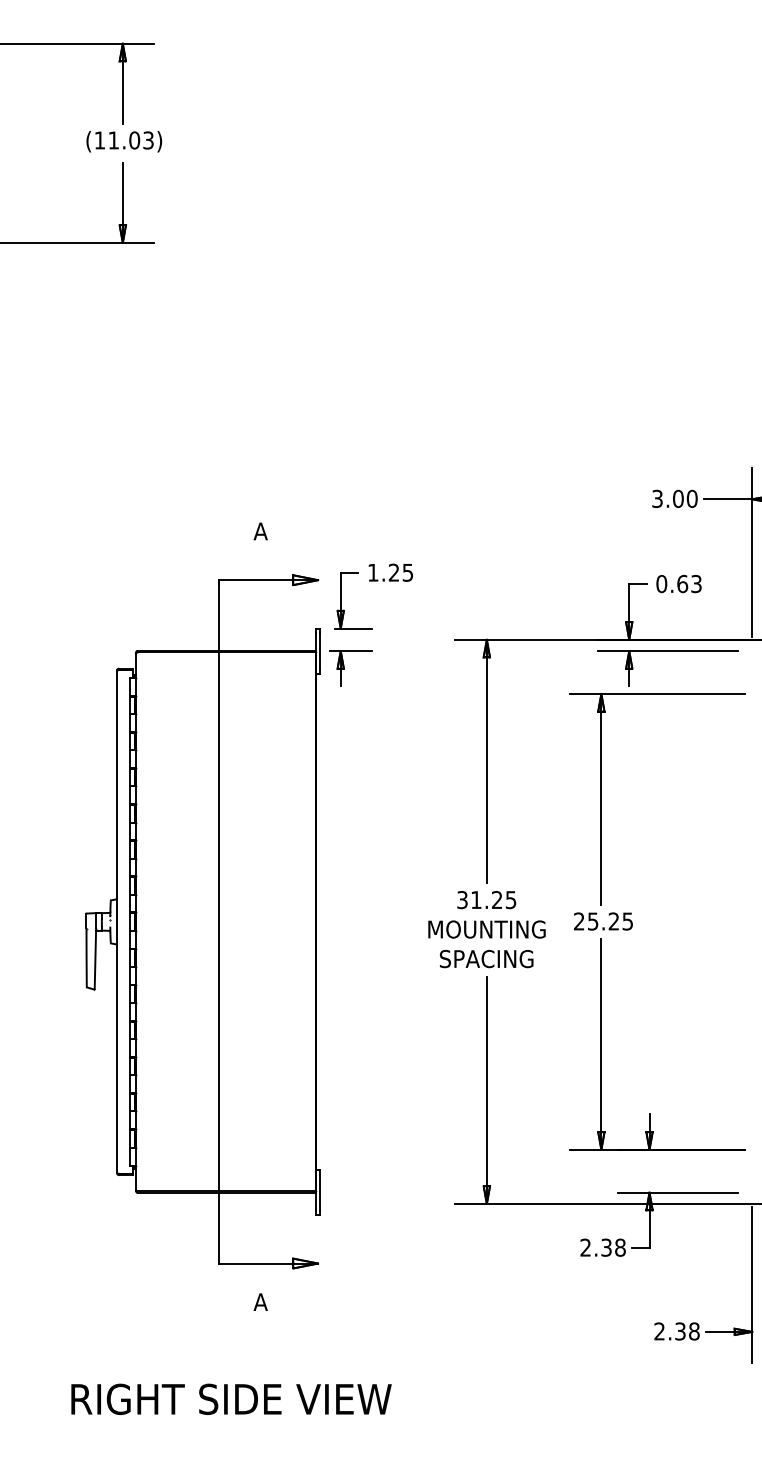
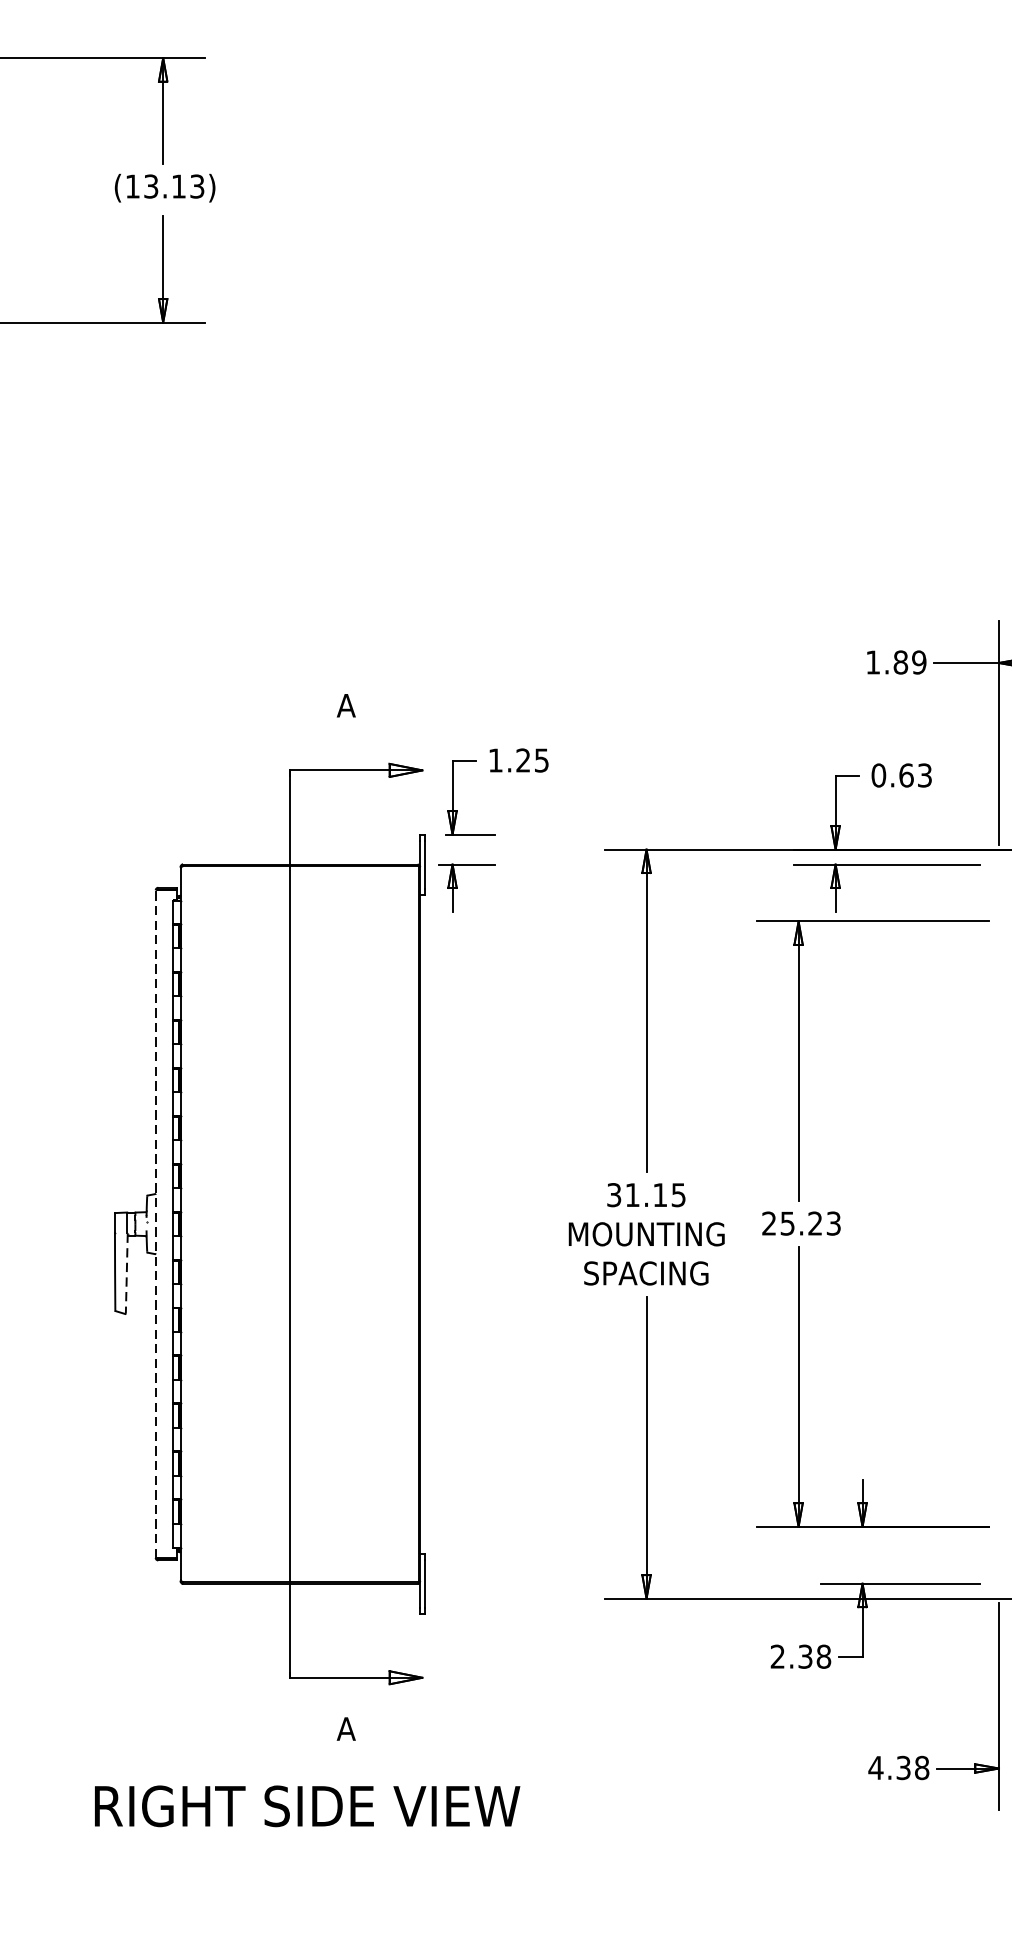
text: (124, 140) -> (165, 186), (11.03) -> (13.13)
text: (674, 498) -> (895, 661), 3.00 -> 1.89
text: (497, 899) -> (660, 1194), 31.25 -> 31.15
text: (628, 920) -> (834, 1222), 25.25 -> 25.23
line: (117, 921) -> (156, 1223), solid -> dashed
line: (95, 959) -> (126, 1274), solid -> dashed
text: (659, 1331) -> (875, 1767), 2.38 -> 4.38
text: (231, 1398) -> (307, 1805), moved

